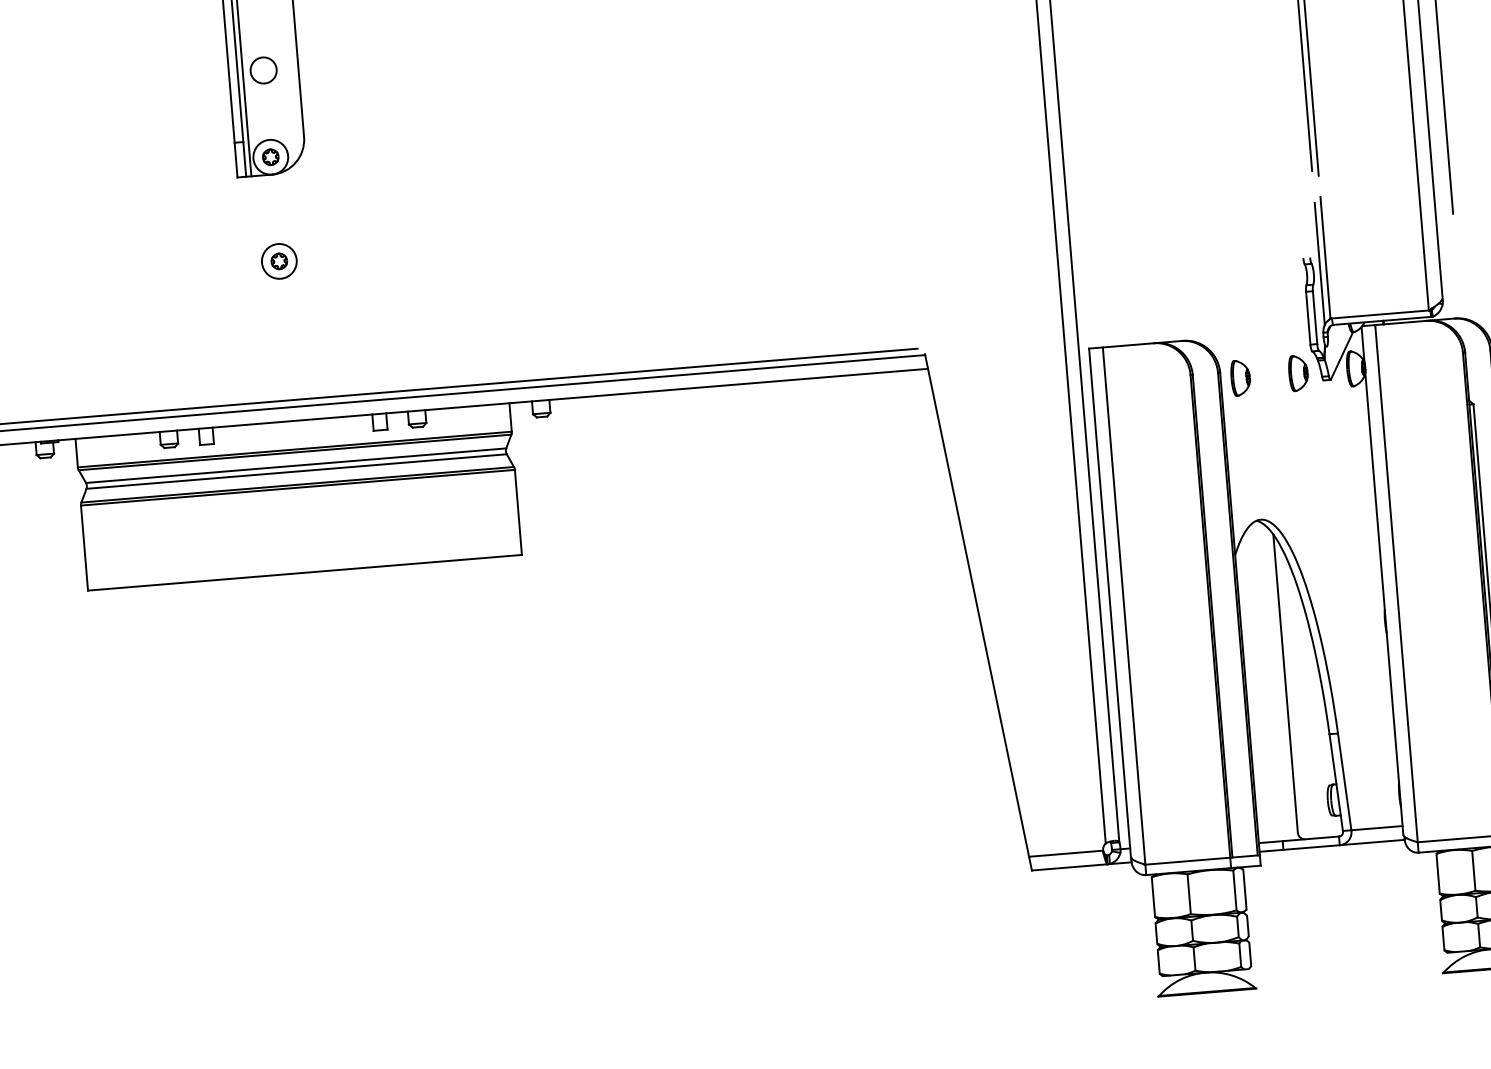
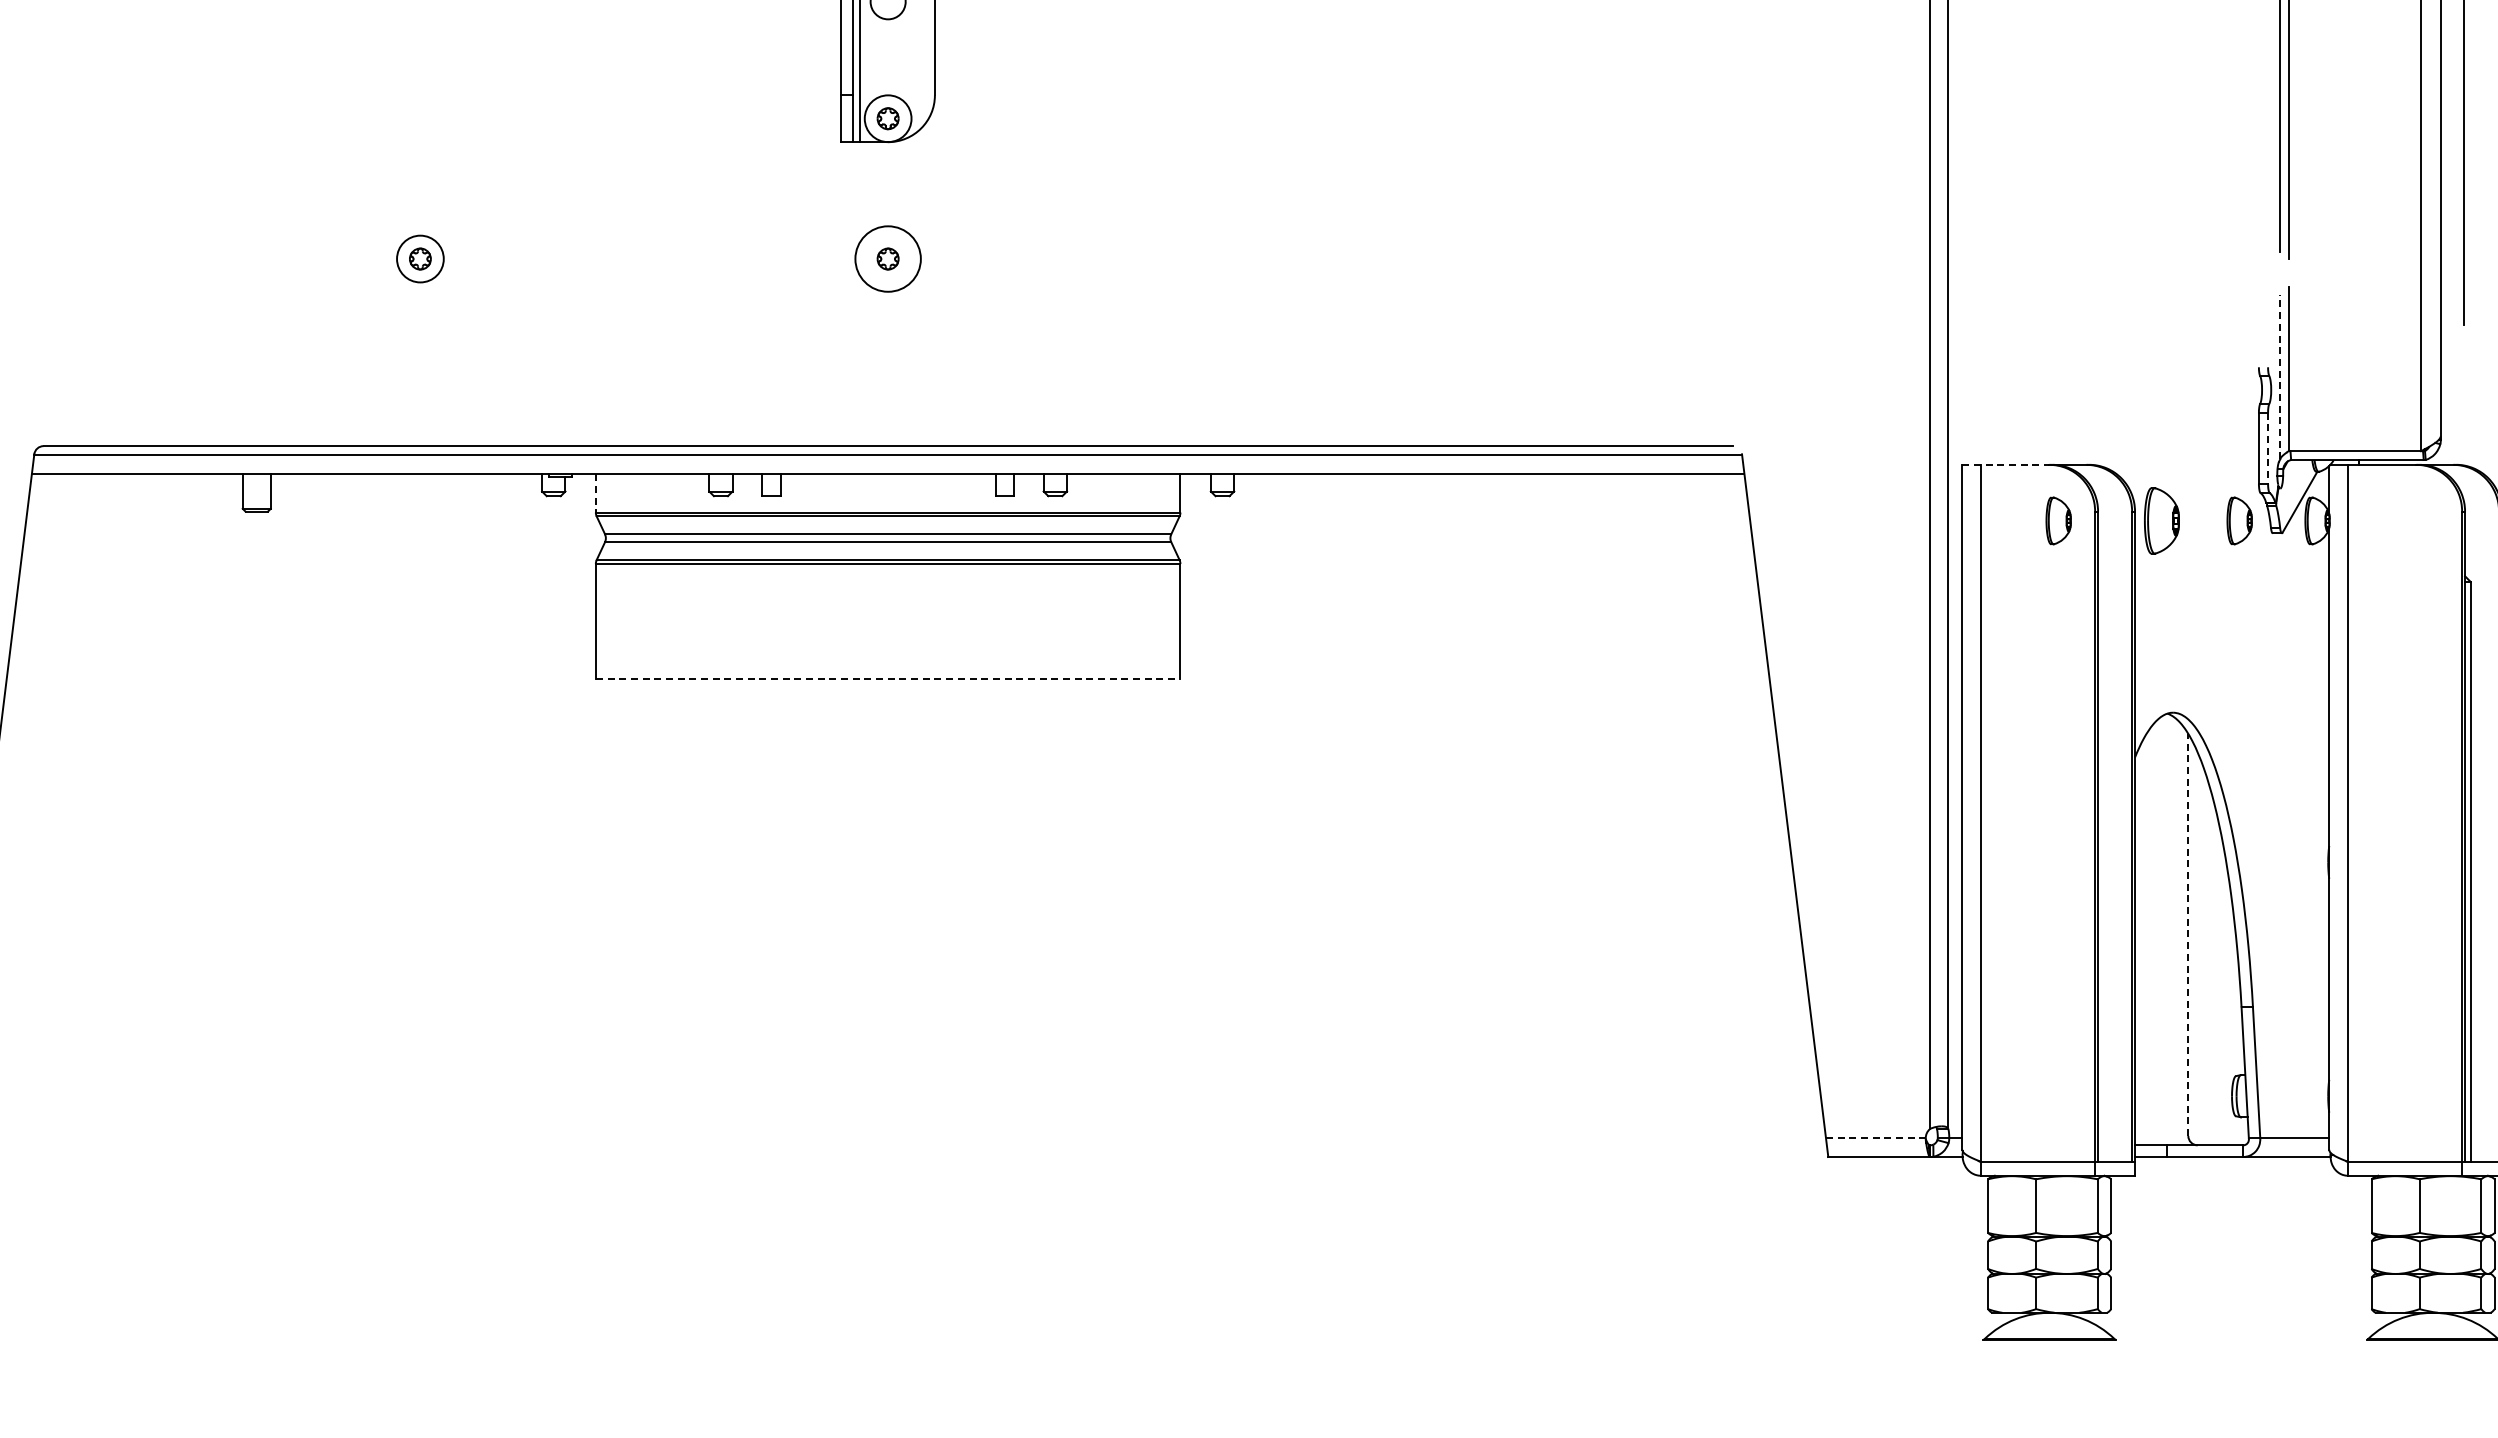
circle: (278, 261) -> (887, 258), size x1.4
line: (1319, 263) -> (2280, 376), solid -> dashed
line: (1315, 317) -> (2268, 448), solid -> dashed
line: (1121, 345) -> (2005, 464), solid -> dashed
part: (1240, 377) -> (2161, 520), size x1.4
part: (1163, 384) -> (2058, 520), added
line: (76, 453) -> (595, 493), solid -> dashed
line: (305, 572) -> (888, 678), solid -> dashed
line: (1285, 683) -> (2188, 934), solid -> dashed
line: (1065, 853) -> (1875, 1138), solid -> dashed

